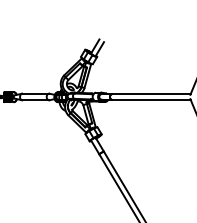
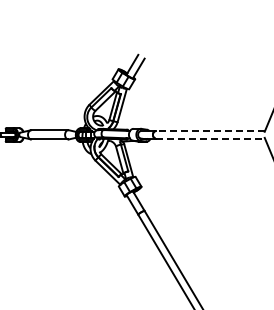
line: (151, 94) -> (210, 131), solid -> dashed
line: (151, 99) -> (210, 138), solid -> dashed

